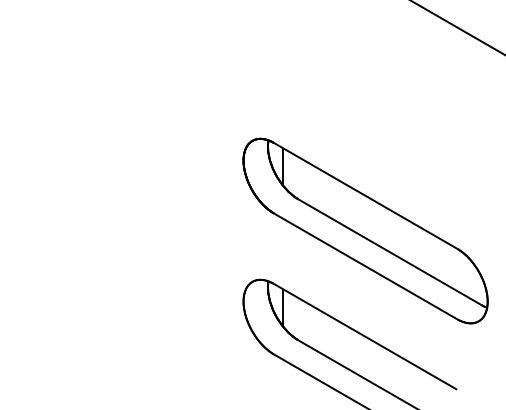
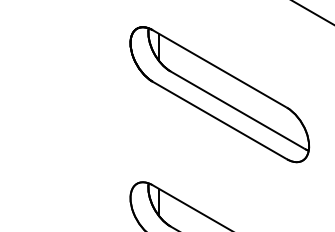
part: (365, 230) -> (219, 94), moved

